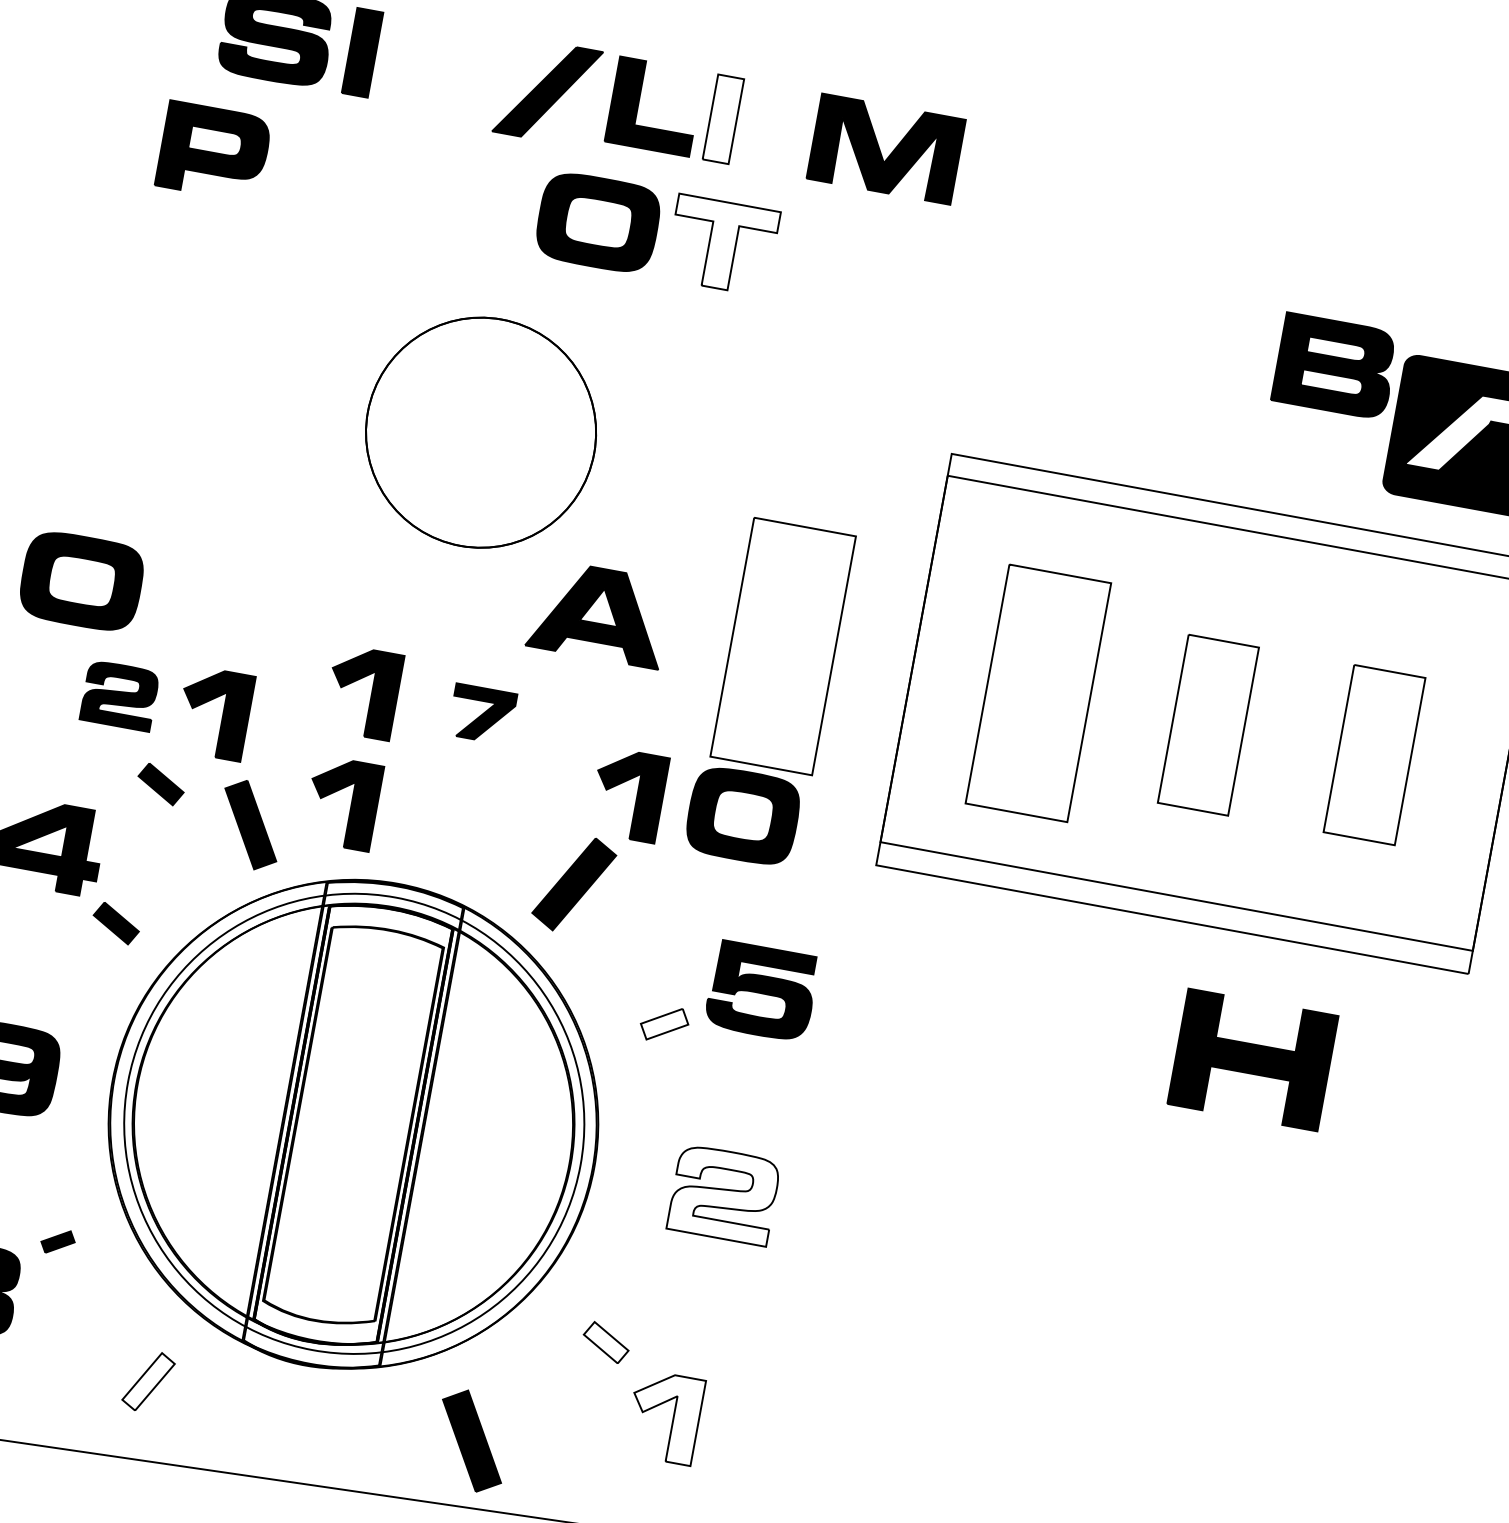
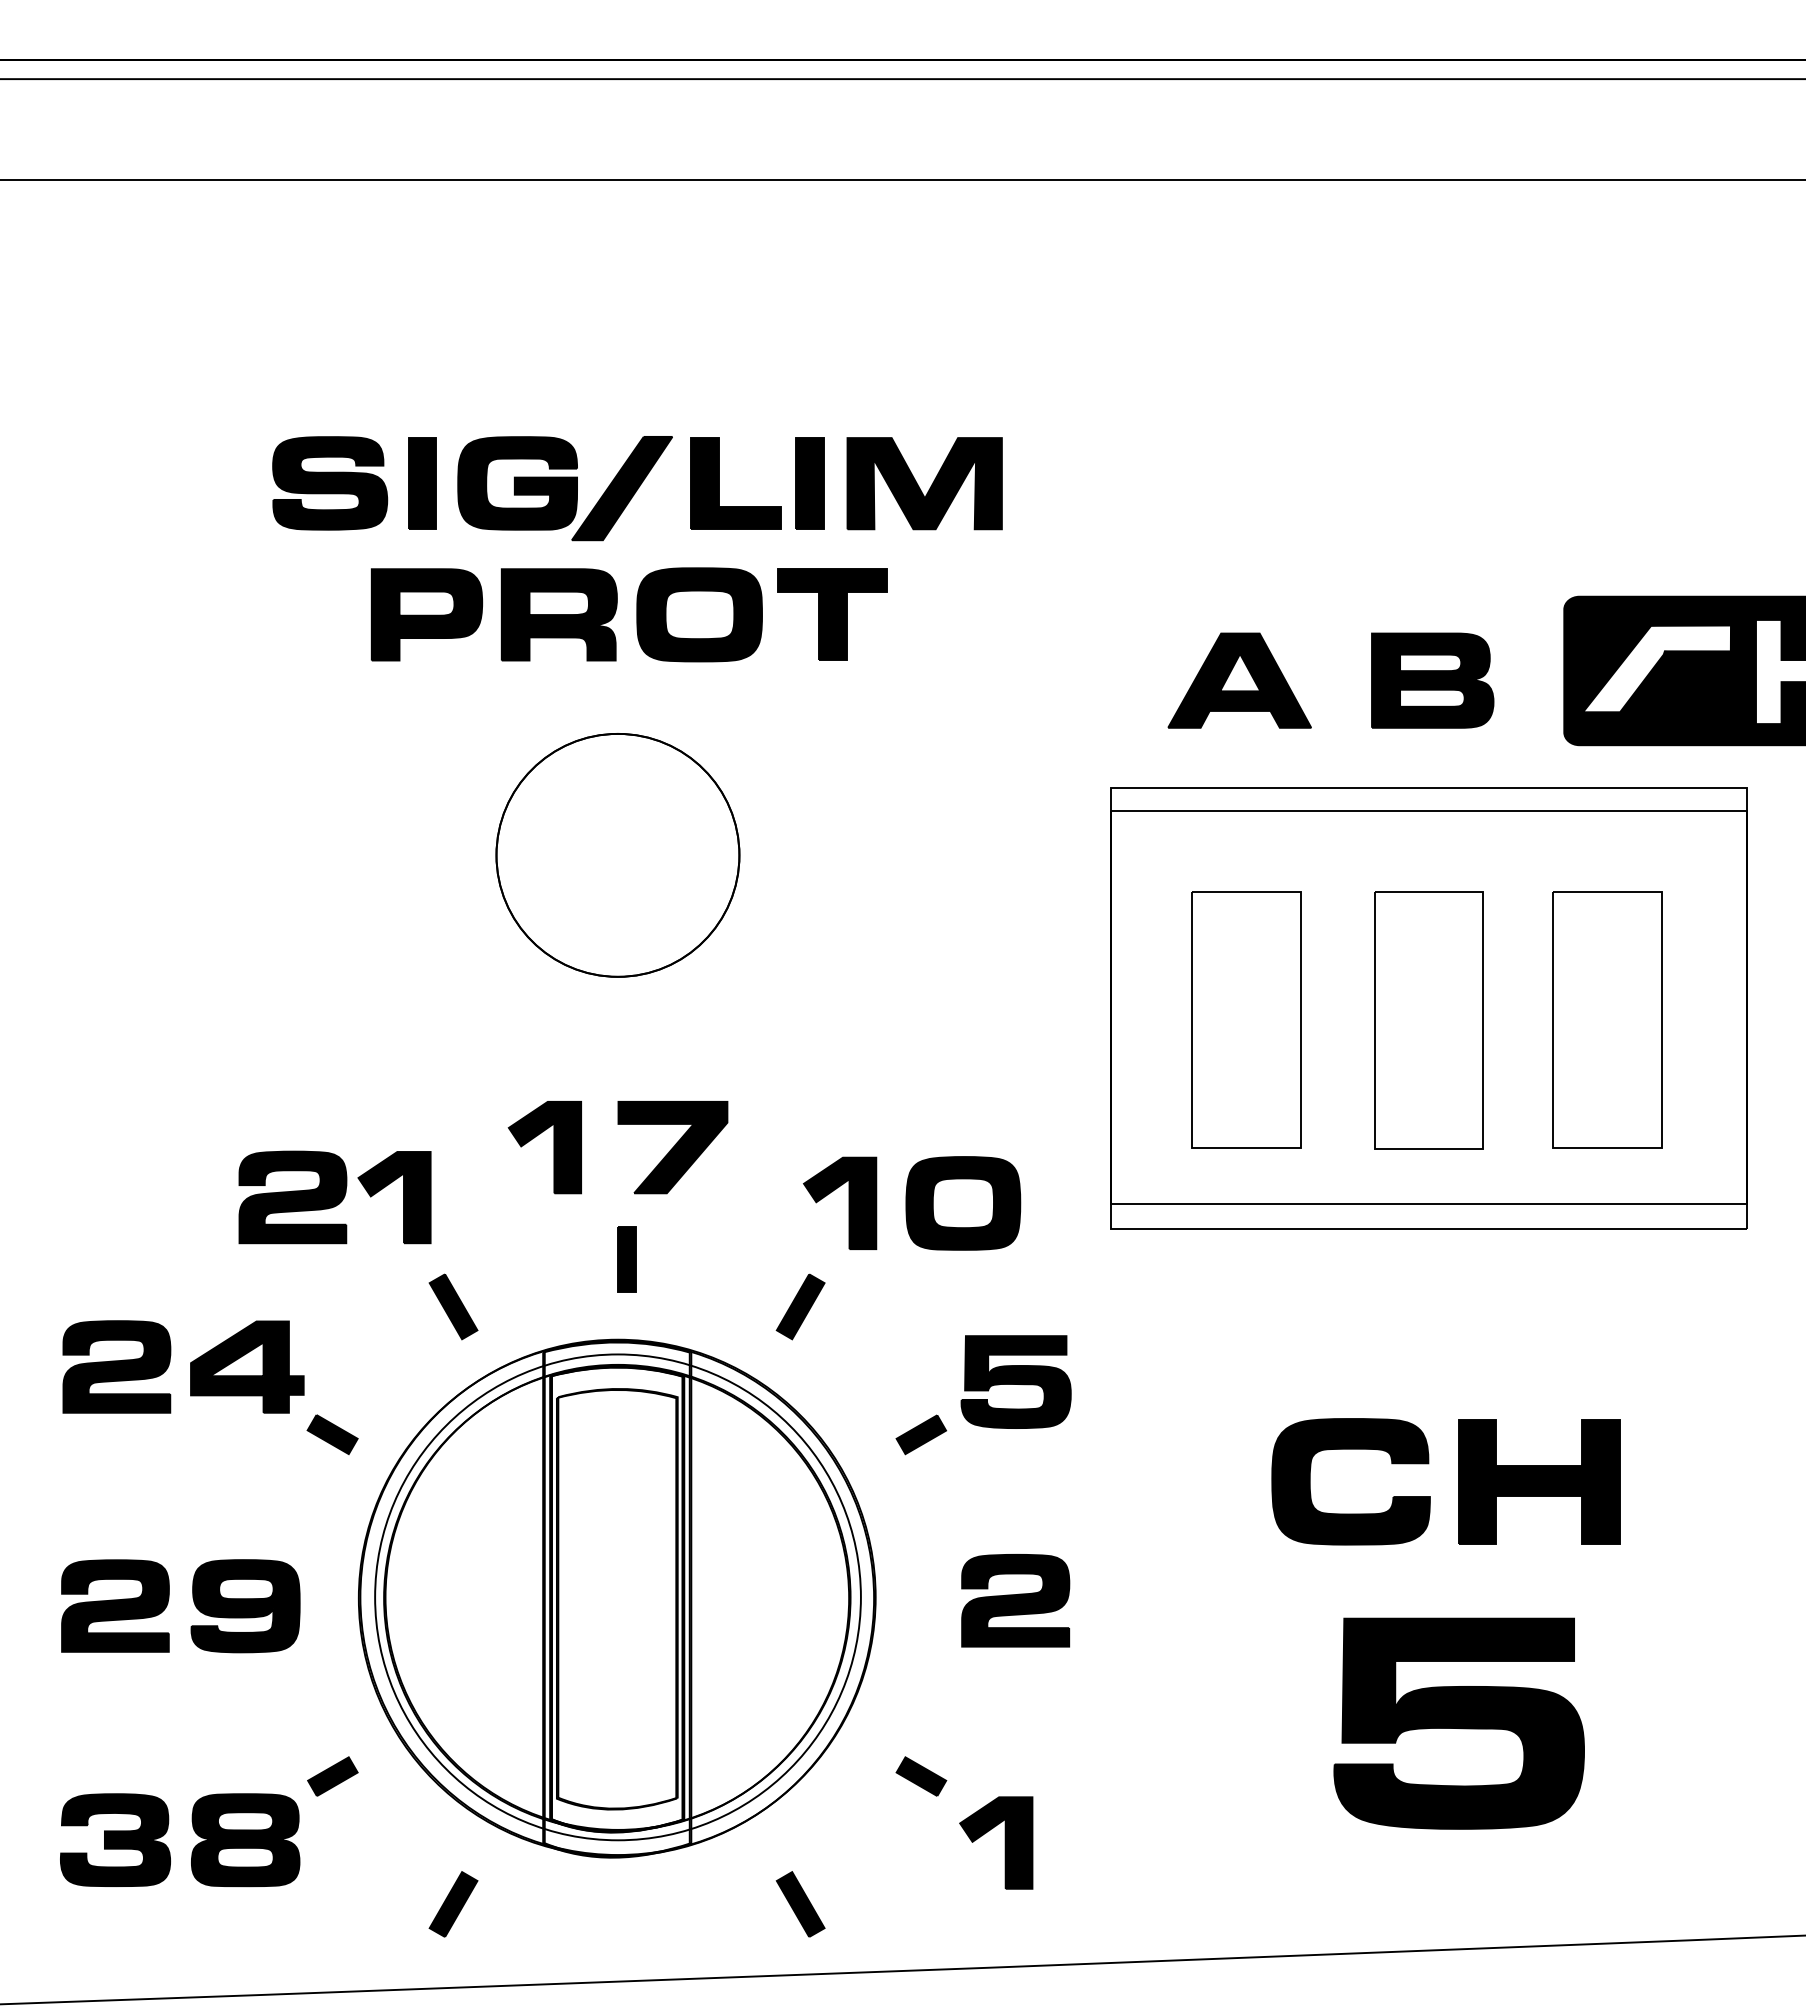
part: (451, 69) -> (517, 483), added
fill: (723, 119) -> (809, 483), added
part: (886, 148) -> (924, 483), moved
part: (213, 151) -> (426, 614), moved
part: (466, 198) -> (558, 614), added
fill: (722, 245) -> (832, 614), added
part: (1335, 366) -> (1432, 680), moved
part: (81, 581) -> (231, 1085), removed
part: (599, 613) -> (1239, 680), moved
part: (783, 646) -> (972, 1019), removed
part: (119, 695) -> (292, 1197), size x1.43
part: (481, 714) -> (672, 1147), size x1.67
part: (1207, 725) -> (1428, 1020), size x1.43
part: (1374, 754) -> (1607, 1019), size x1.43
part: (160, 784) -> (352, 1281), removed
part: (350, 804) -> (553, 1266), removed
part: (419, 810) -> (626, 1259), added
part: (250, 824) -> (453, 1306), size x0.71
part: (573, 884) -> (800, 1306), size x0.62
fill: (664, 1024) -> (921, 1434), added
part: (1253, 1059) -> (1539, 1481), moved
part: (1061, 1111) -> (1350, 1449), added
fill: (723, 1194) -> (1015, 1600), added
part: (57, 1241) -> (332, 1776), size x1.43
fill: (606, 1342) -> (921, 1776), added
fill: (148, 1381) -> (453, 1904), added
part: (1115, 1385) -> (1458, 1723), added
fill: (664, 1416) -> (996, 1842), added
part: (471, 1441) -> (800, 1904), size x0.62

